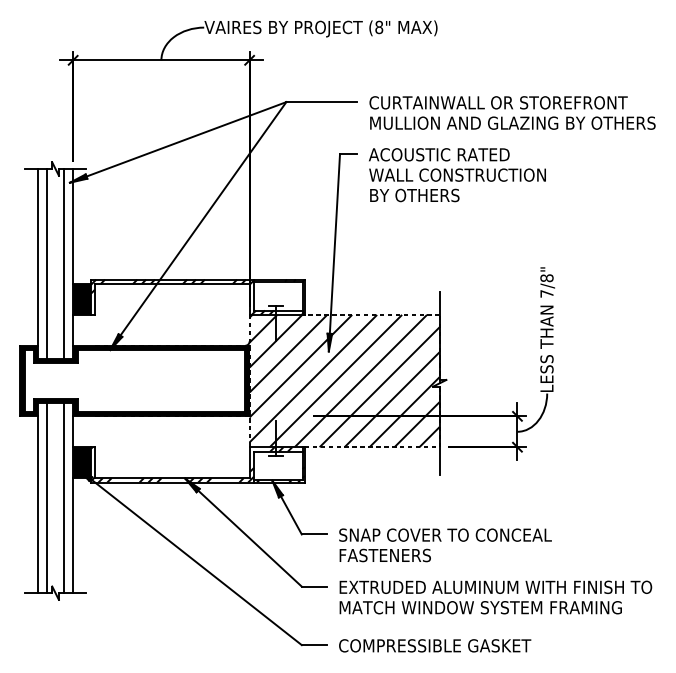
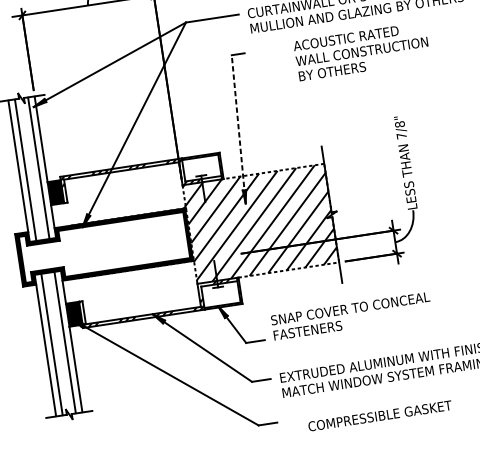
text: (457, 175) -> (361, 51), moved
line: (334, 252) -> (238, 129), solid -> dashed
text: (445, 545) -> (351, 316), moved
text: (435, 645) -> (380, 415), moved

